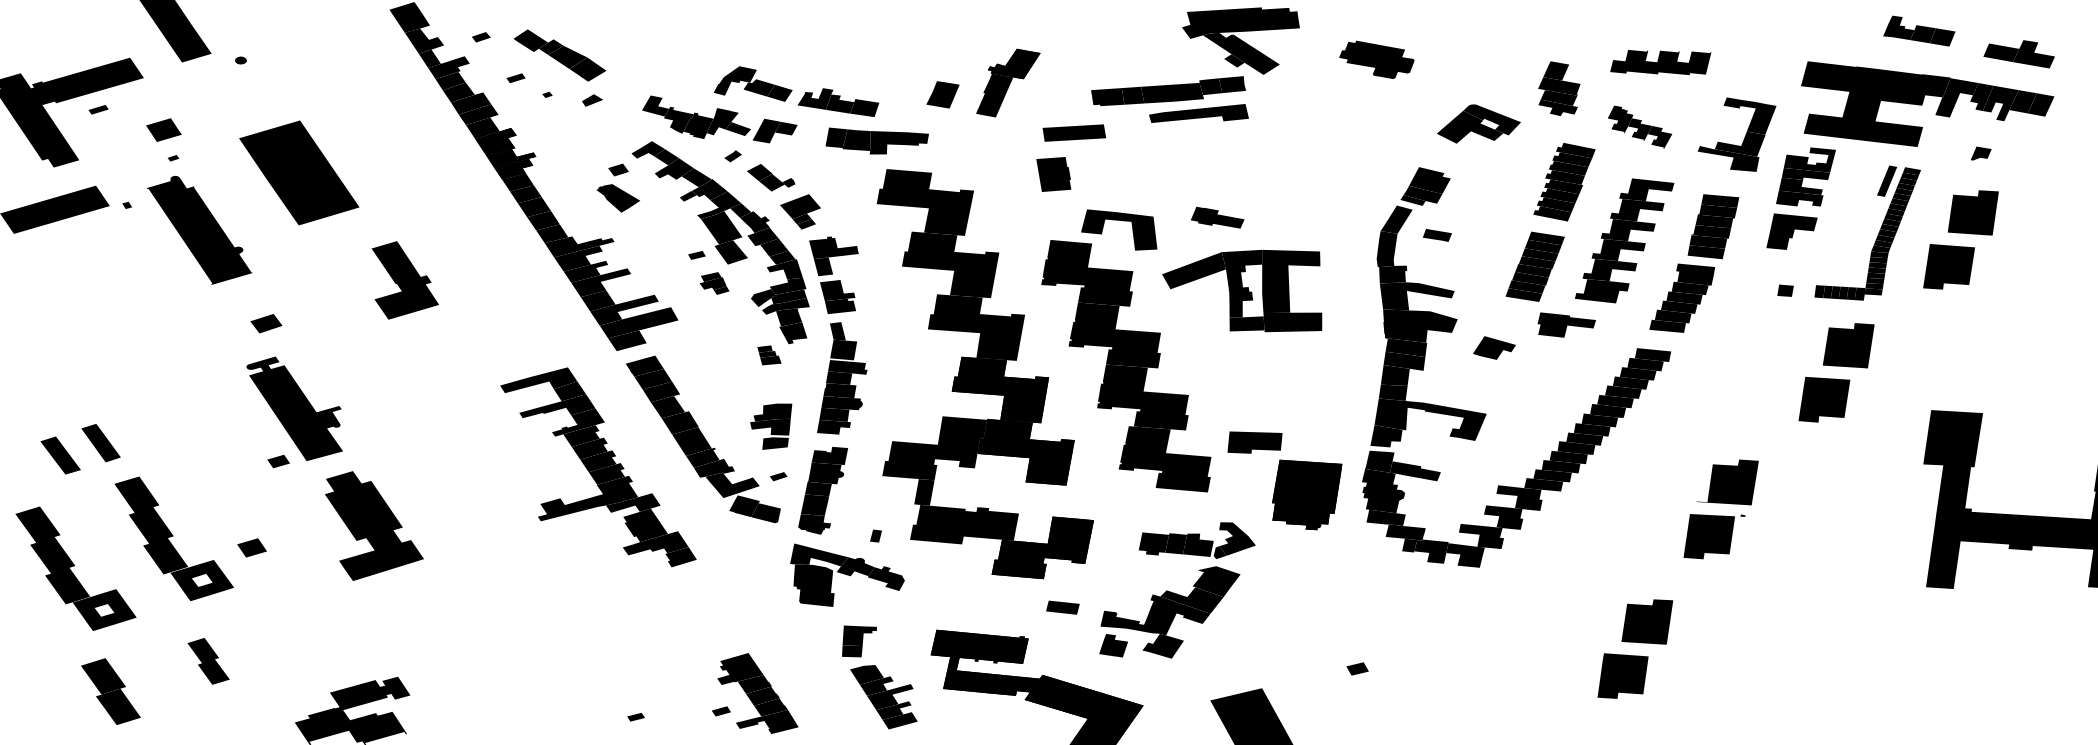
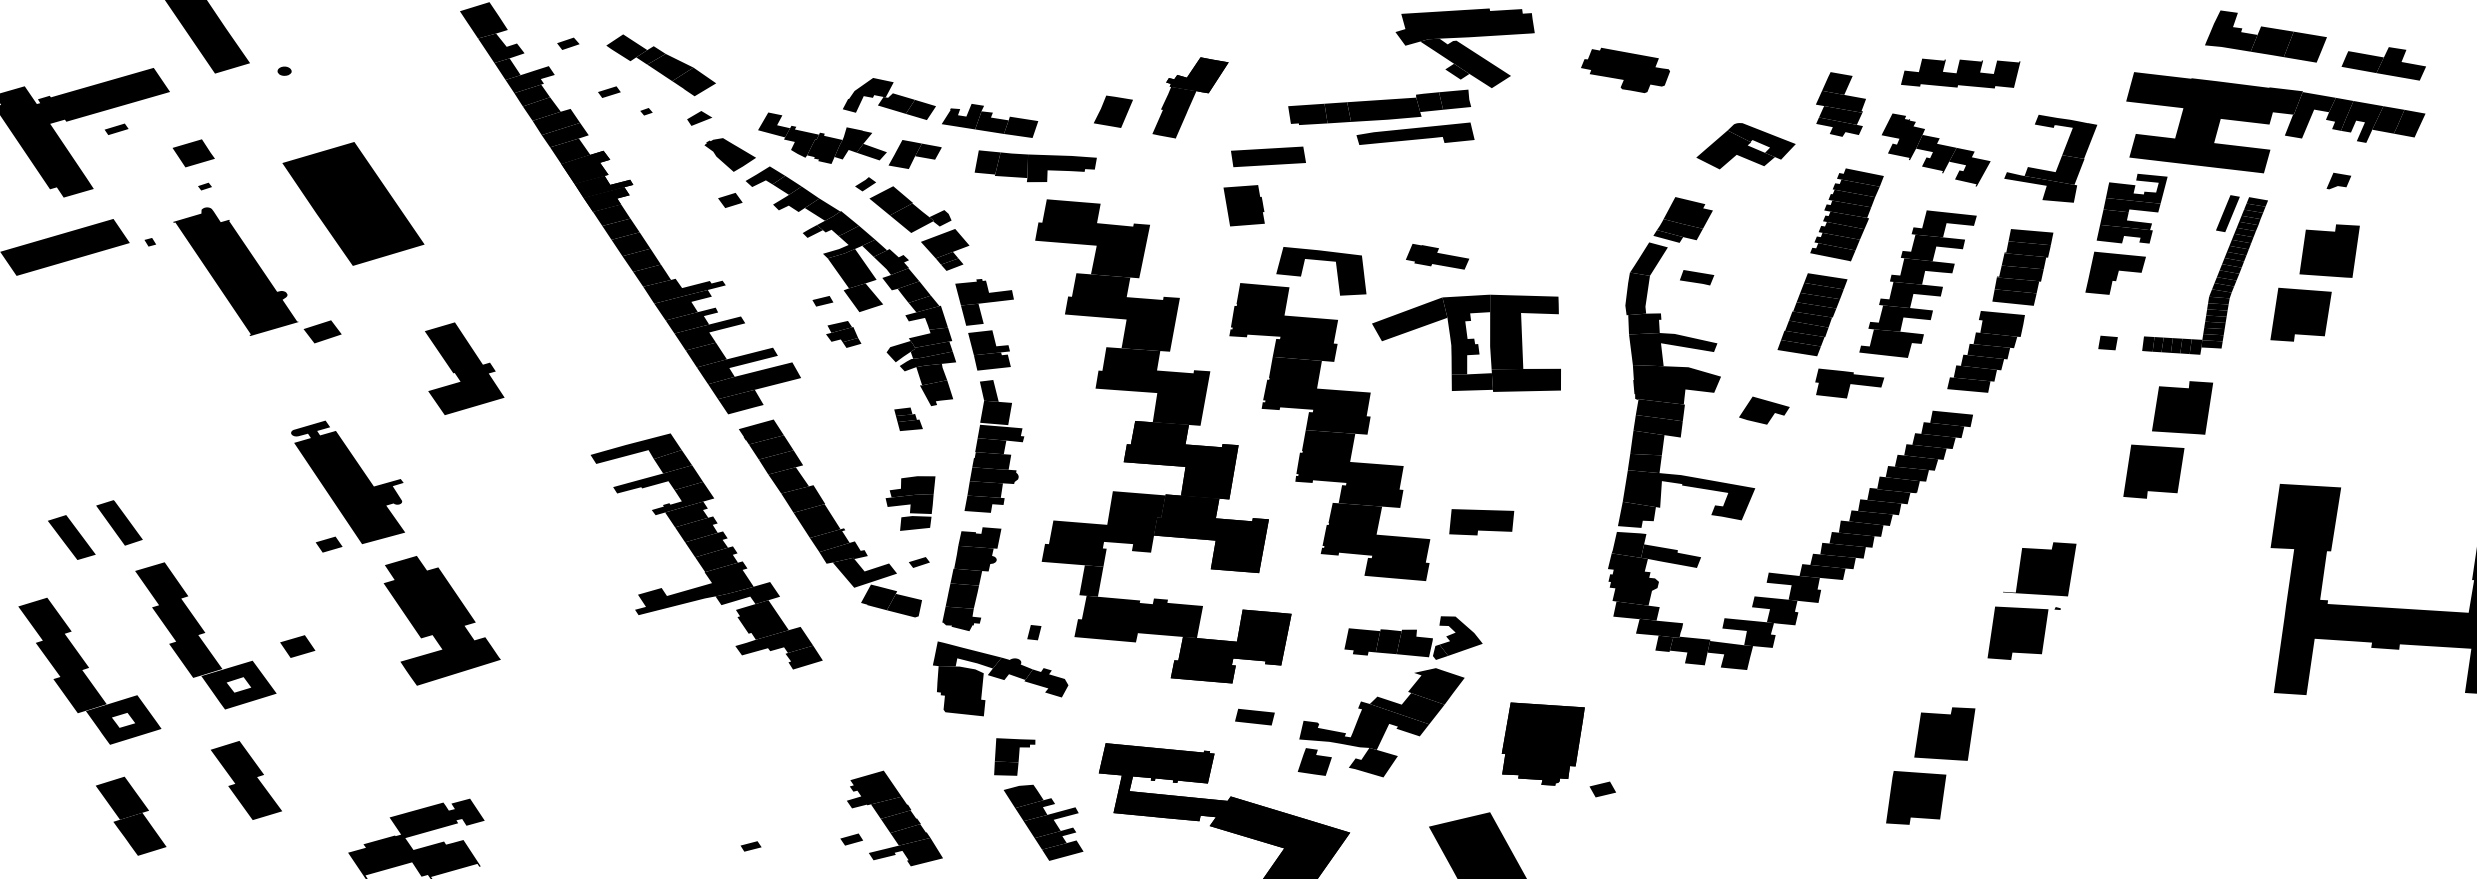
part: (1918, 31) -> (2265, 36), size x1.43
part: (1640, 126) -> (1936, 149), size x1.43
part: (771, 177) -> (910, 209), size x1.43
part: (617, 197) -> (729, 154), moved
part: (405, 280) -> (464, 368), moved
part: (266, 323) -> (322, 331), moved
part: (1306, 494) -> (1542, 743), moved
part: (208, 661) -> (246, 780), size x1.43

